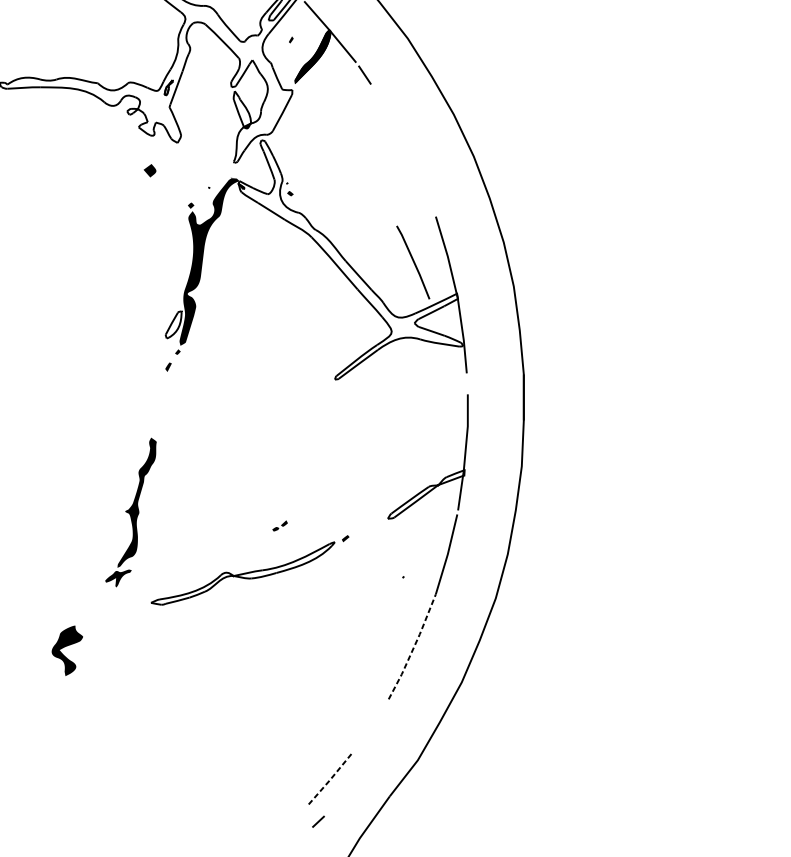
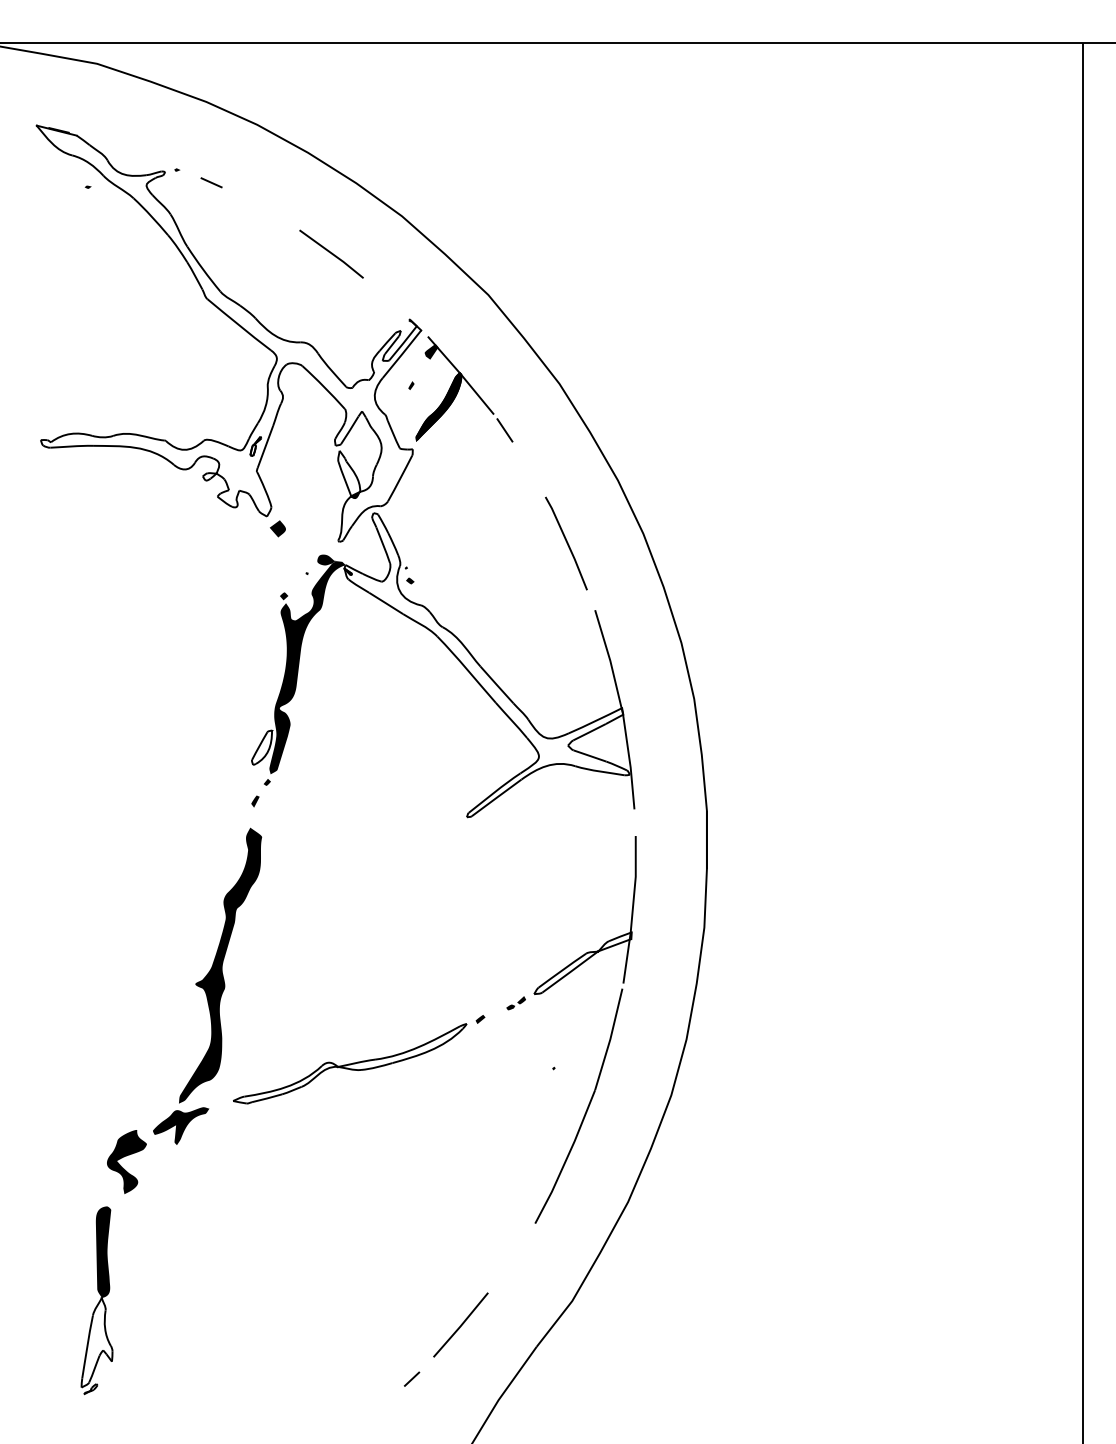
fill: (307, 13) -> (431, 351), added
part: (149, 170) -> (277, 528), moved
fill: (224, 176) -> (326, 559), added
line: (413, 262) -> (566, 543), moved
part: (130, 511) -> (207, 985), size x1.67
part: (279, 526) -> (515, 1003), moved
line: (414, 647) -> (567, 1157), dashed -> solid
part: (43, 759) -> (96, 1300), added
line: (330, 779) -> (461, 1325), dashed -> solid
line: (318, 821) -> (411, 1378), moved

